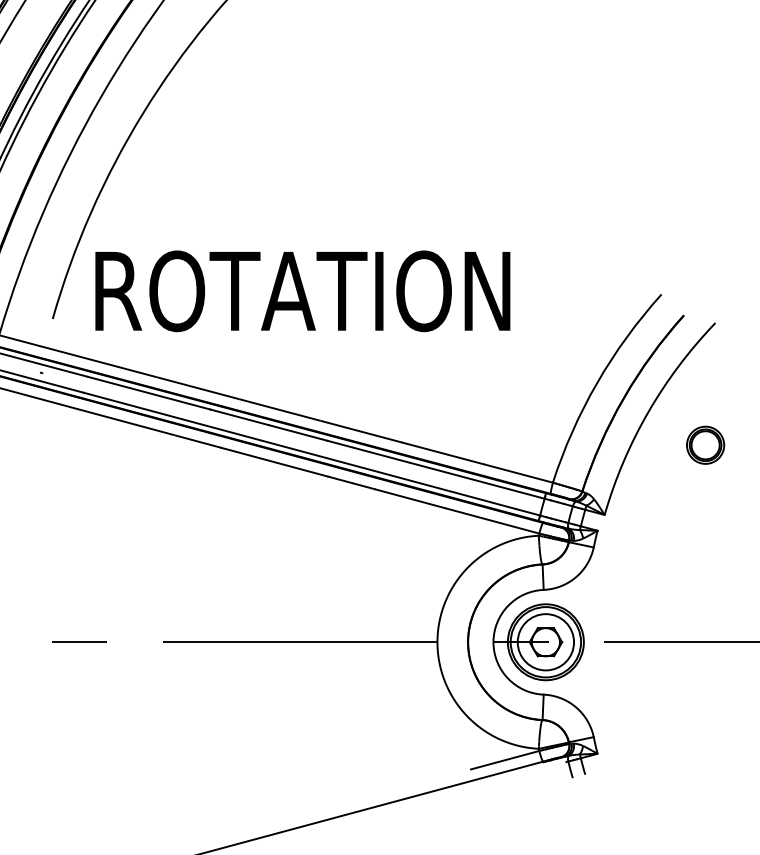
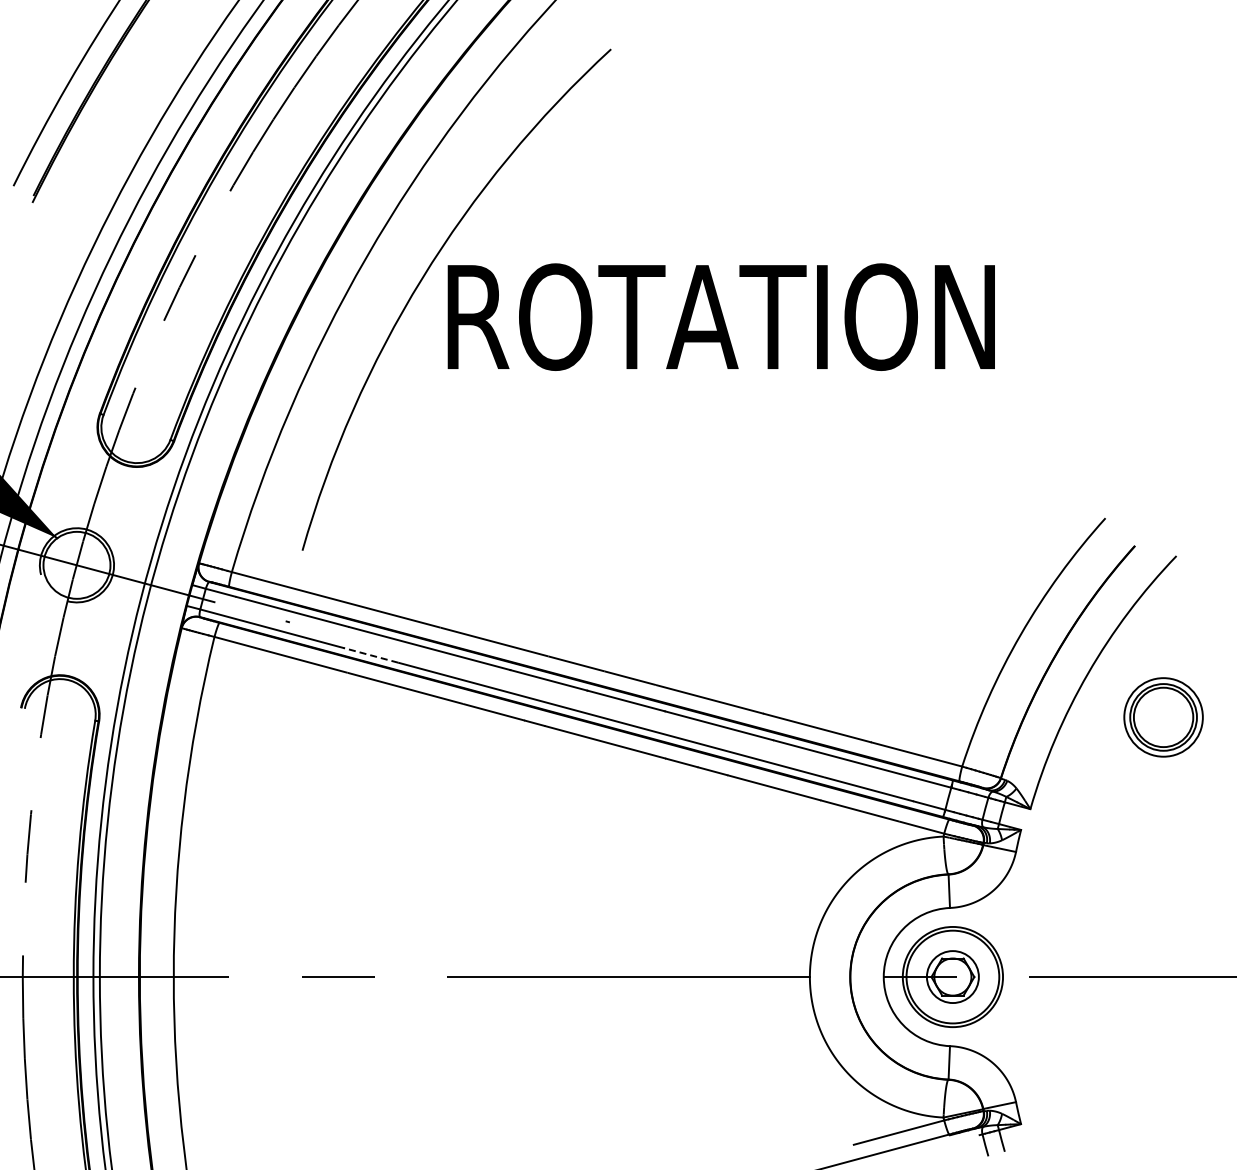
text: (302, 290) -> (720, 316), moved
line: (104, 398) -> (370, 655), solid -> dashed
part: (705, 444) -> (1163, 716), size x1.6
circle: (545, 641) -> (952, 976), size x0.7

